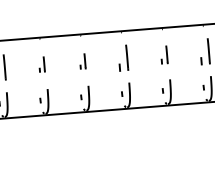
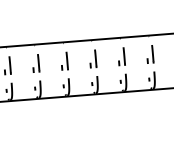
part: (164, 55) -> (150, 54), size x1.43
part: (83, 60) -> (93, 58), size x1.67
part: (41, 63) -> (64, 60), size x1.67

